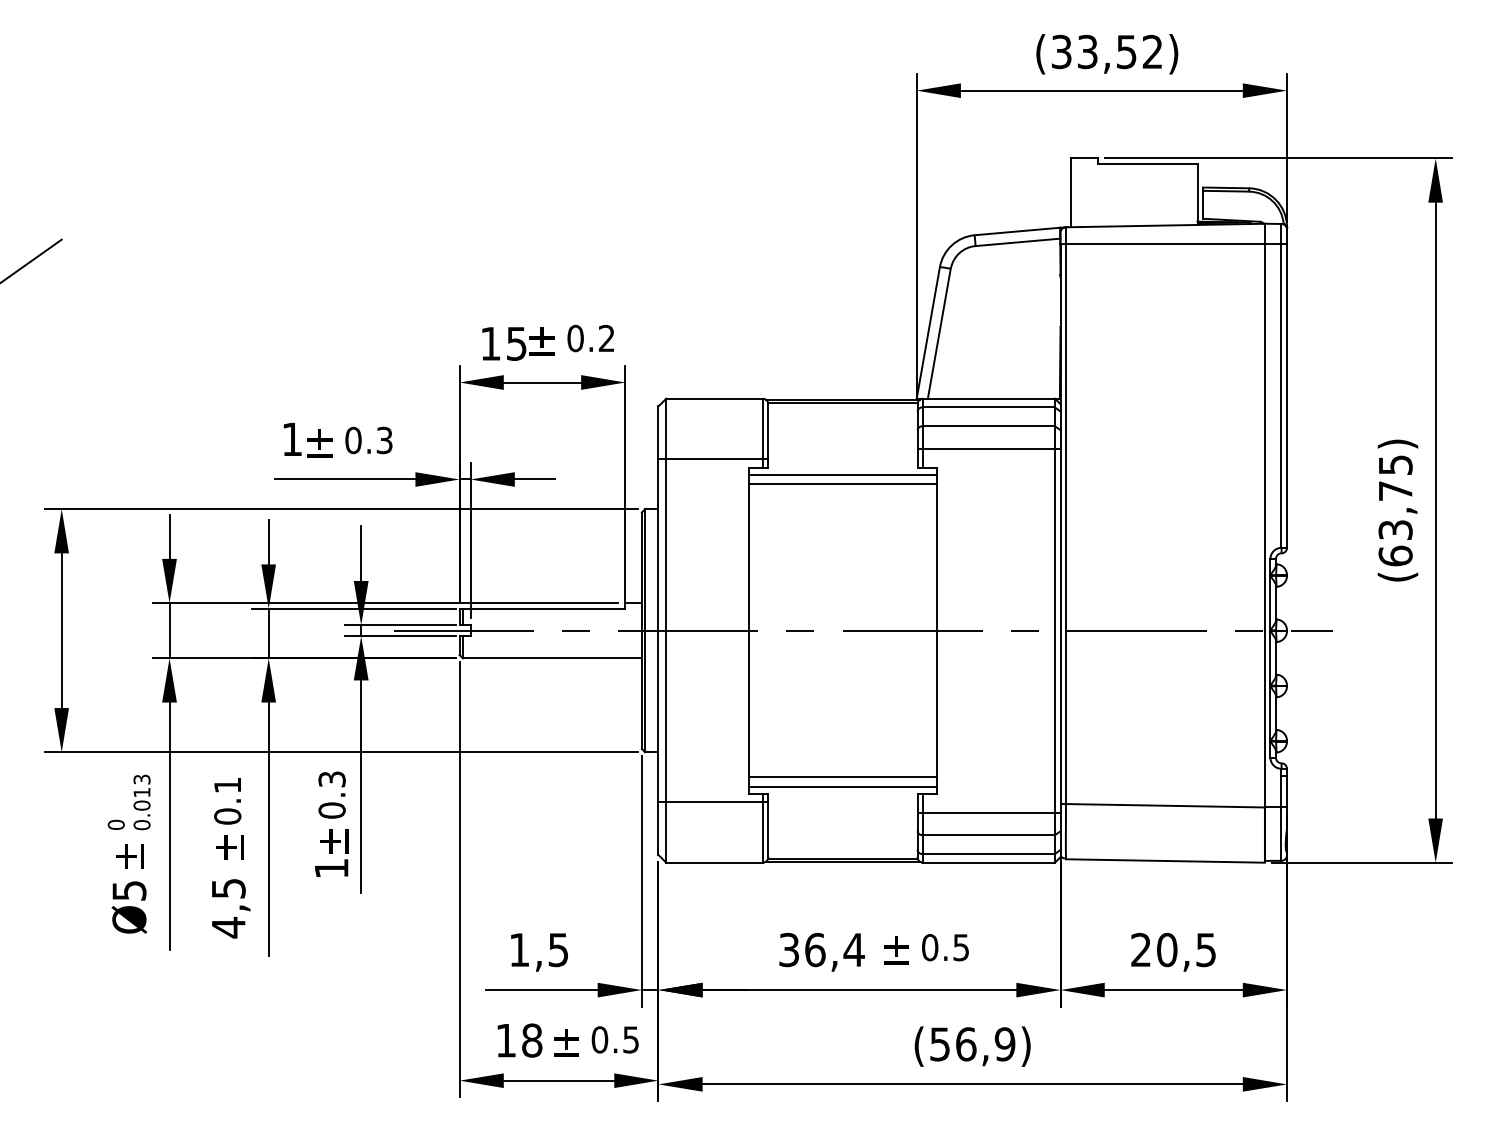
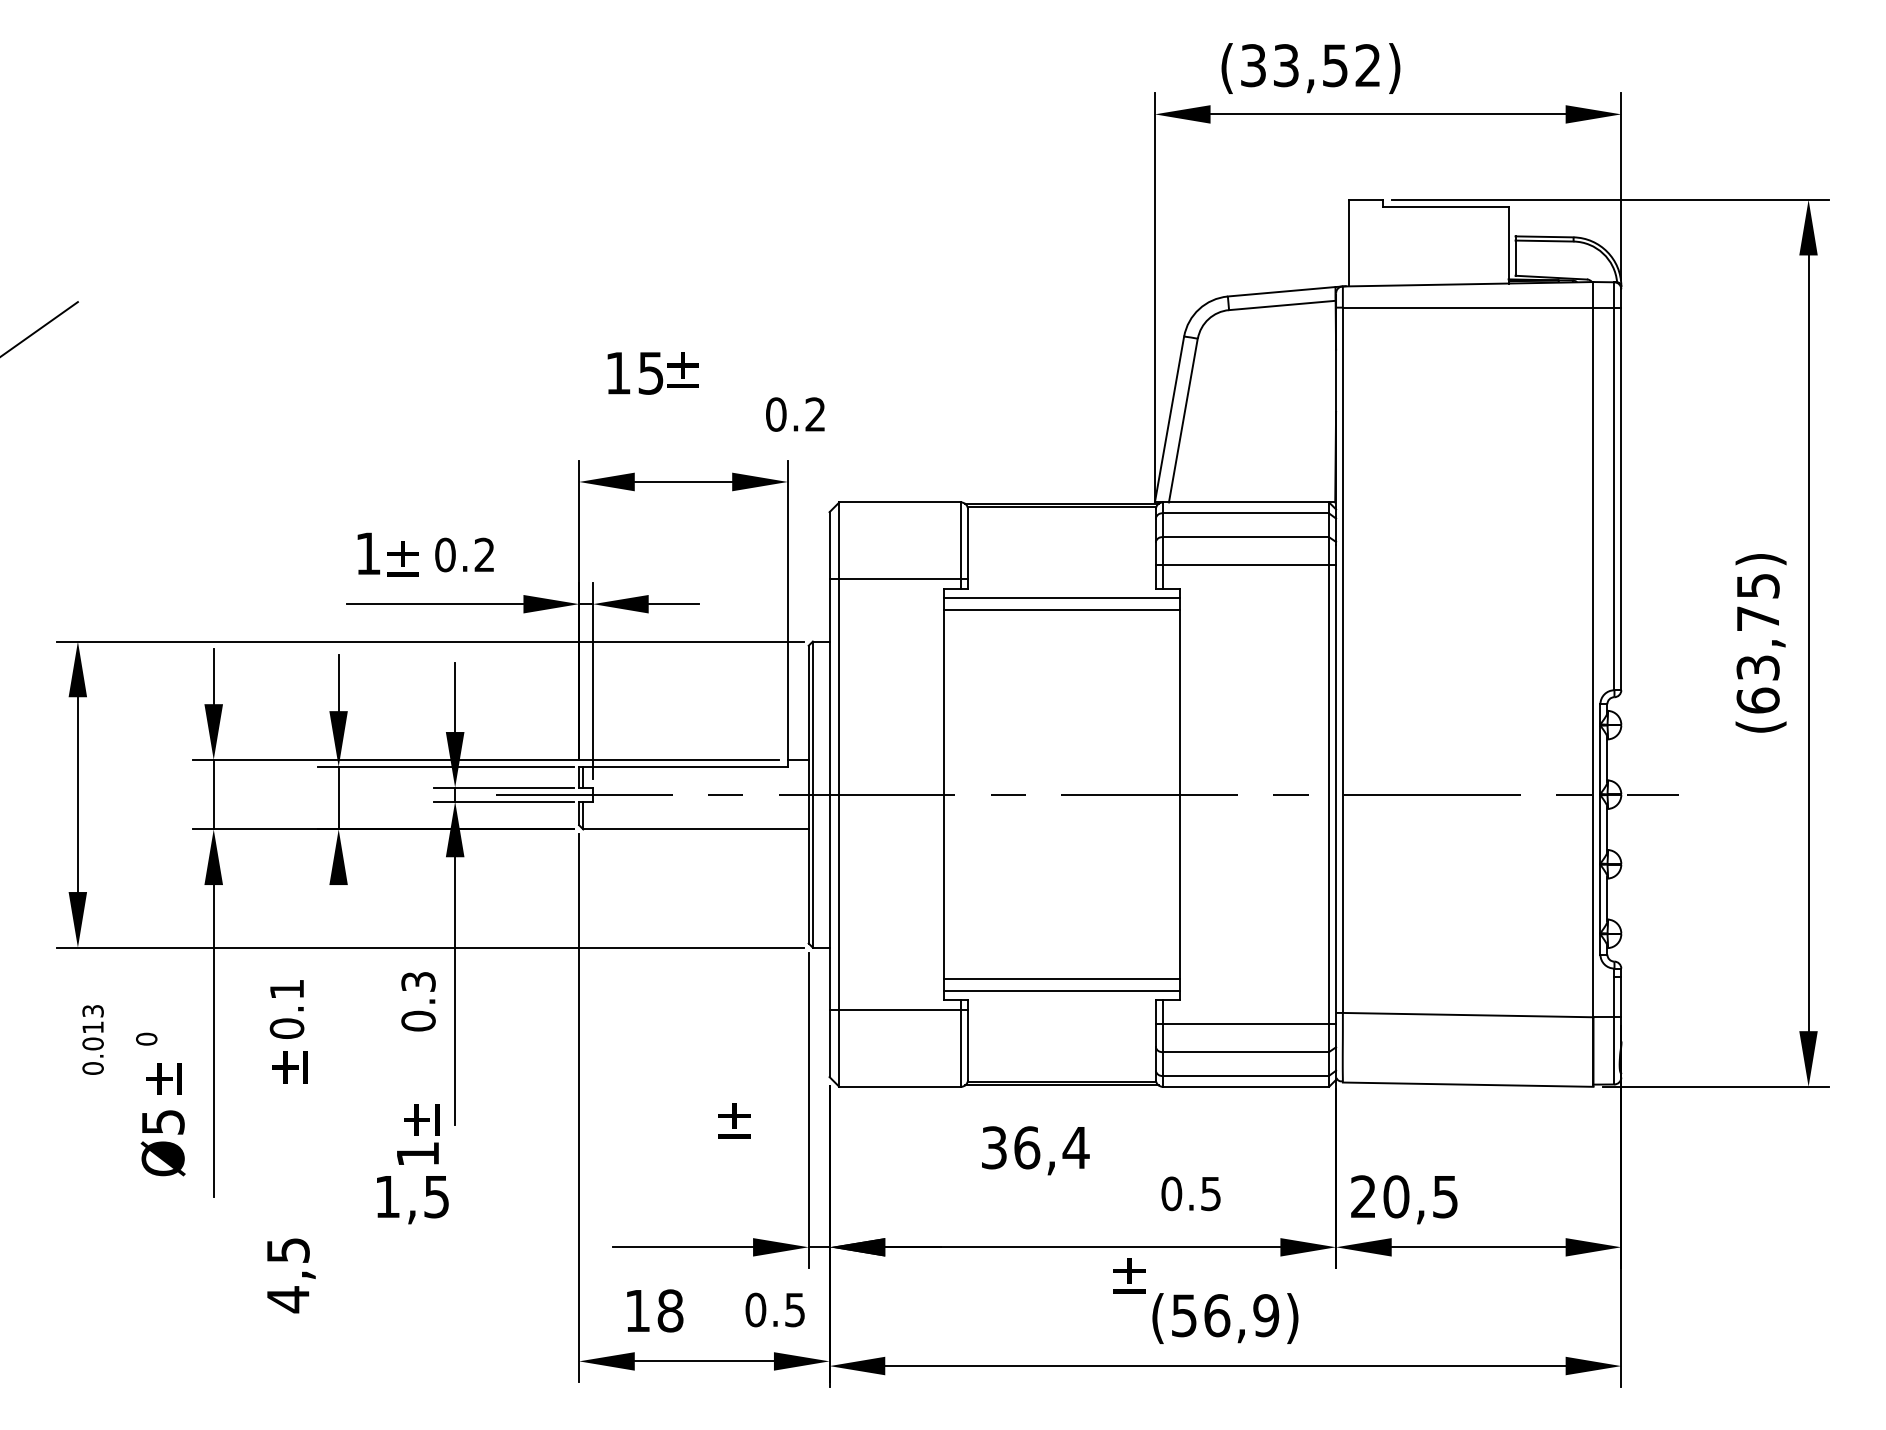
text: (1106, 54) -> (1310, 68), moved
text: (590, 338) -> (795, 414), moved
text: (517, 344) -> (652, 373), moved
text: (384, 440) -> (484, 555), 0.3 -> 0.2
text: (141, 802) -> (92, 1039), moved
line: (268, 829) -> (338, 1044), removed
text: (332, 852) -> (418, 1134), moved
text: (231, 908) -> (291, 1275), moved
text: (896, 950) -> (1129, 1275), moved
text: (539, 952) -> (412, 1200), moved
text: (821, 952) -> (1035, 1150), moved
text: (1173, 952) -> (1404, 1199), moved
text: (566, 1042) -> (734, 1120), moved

